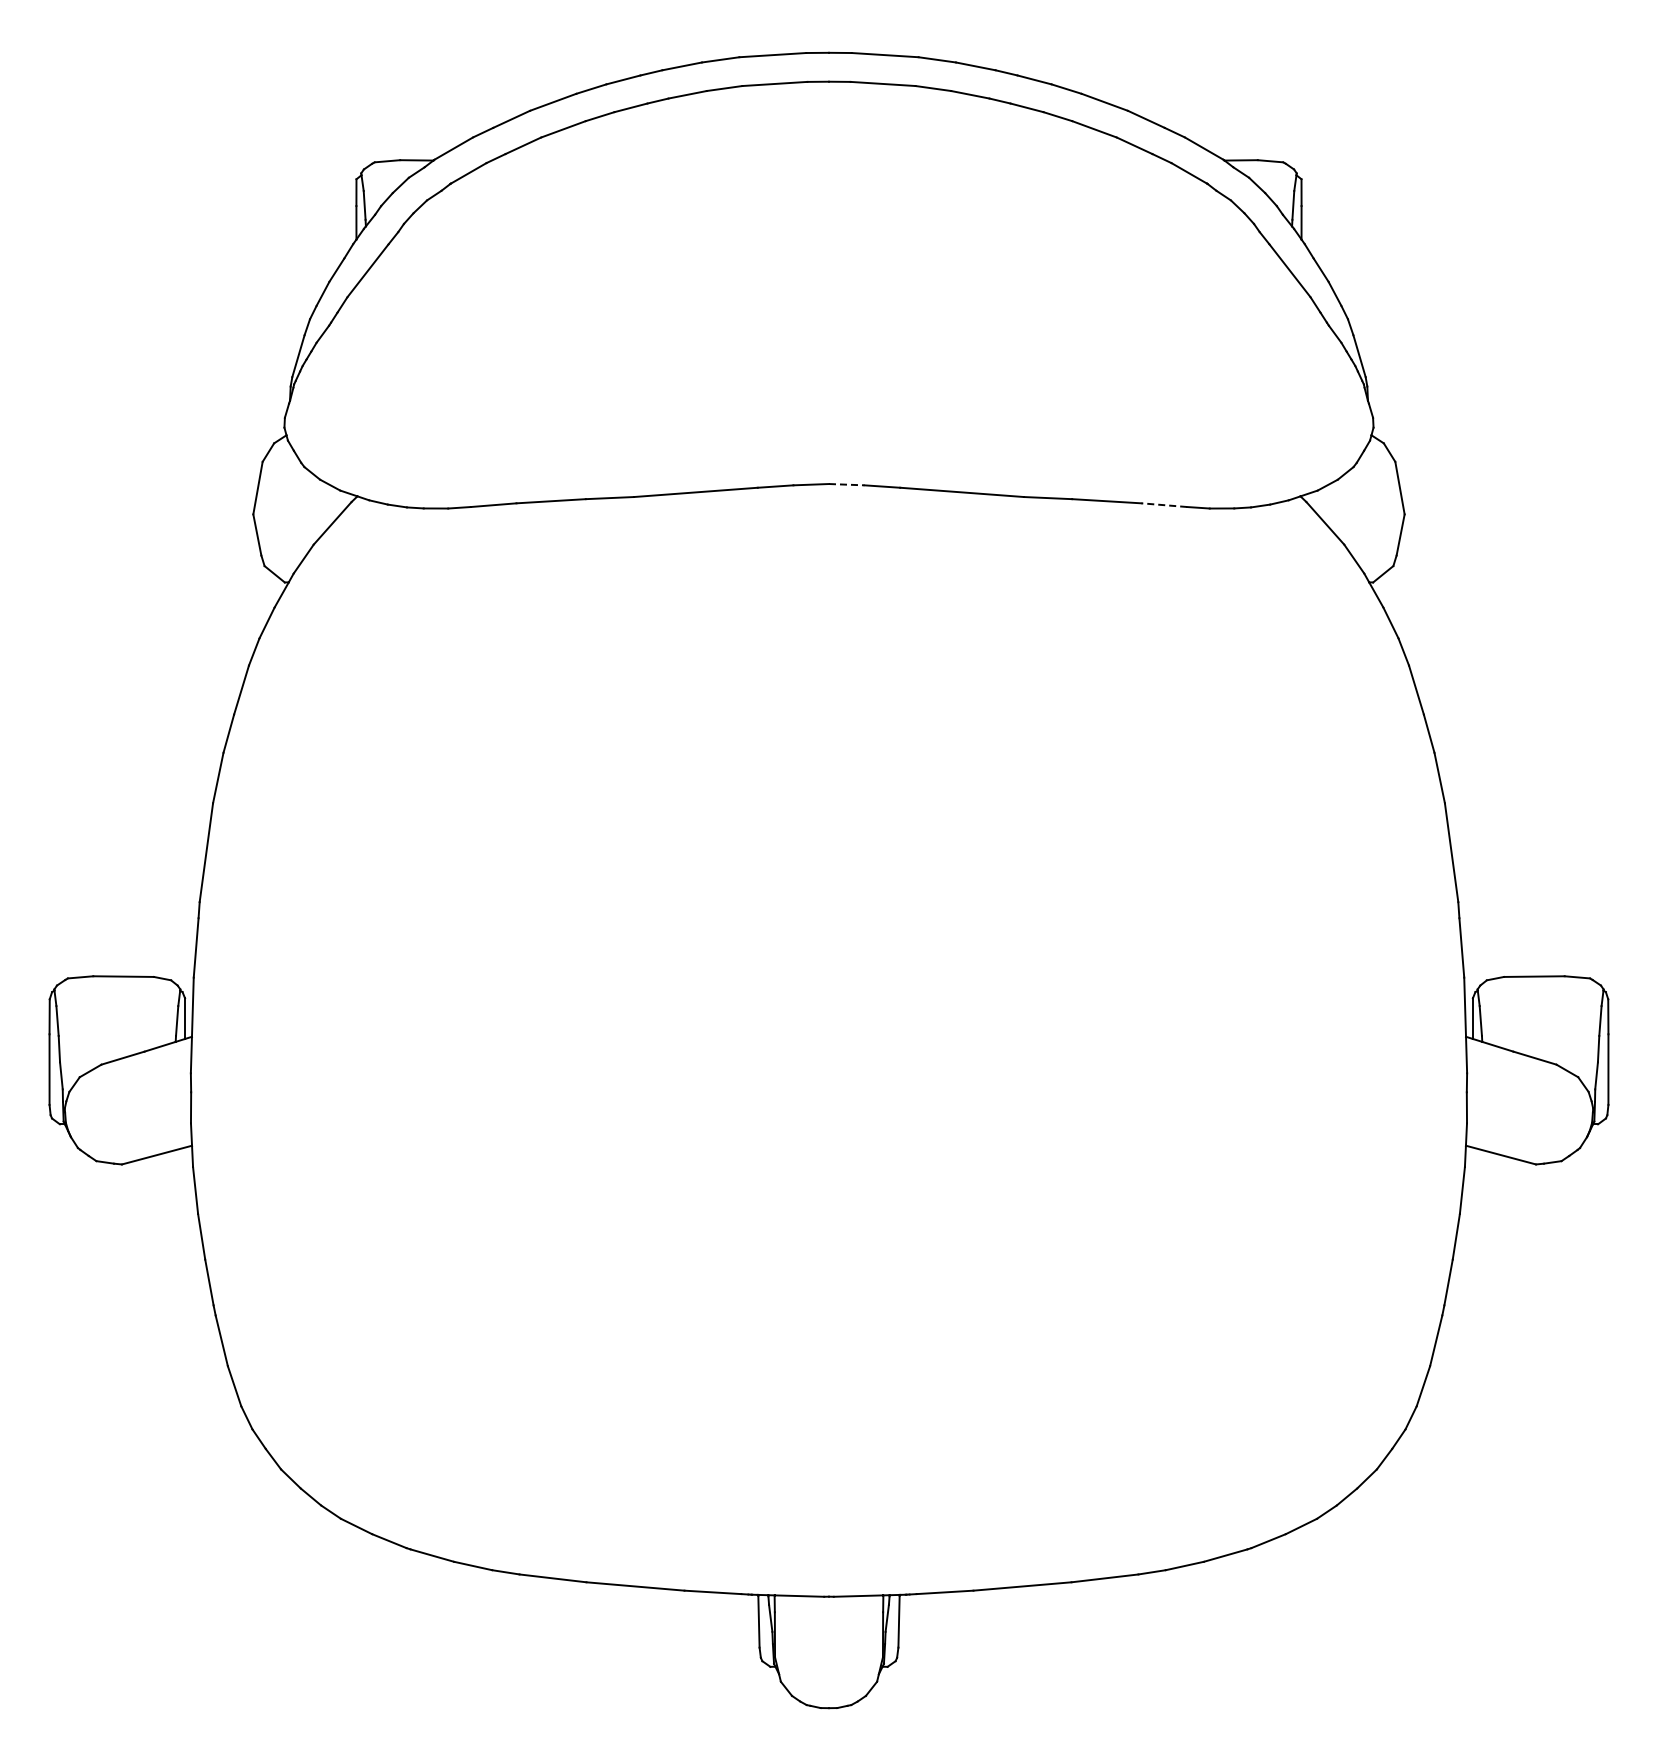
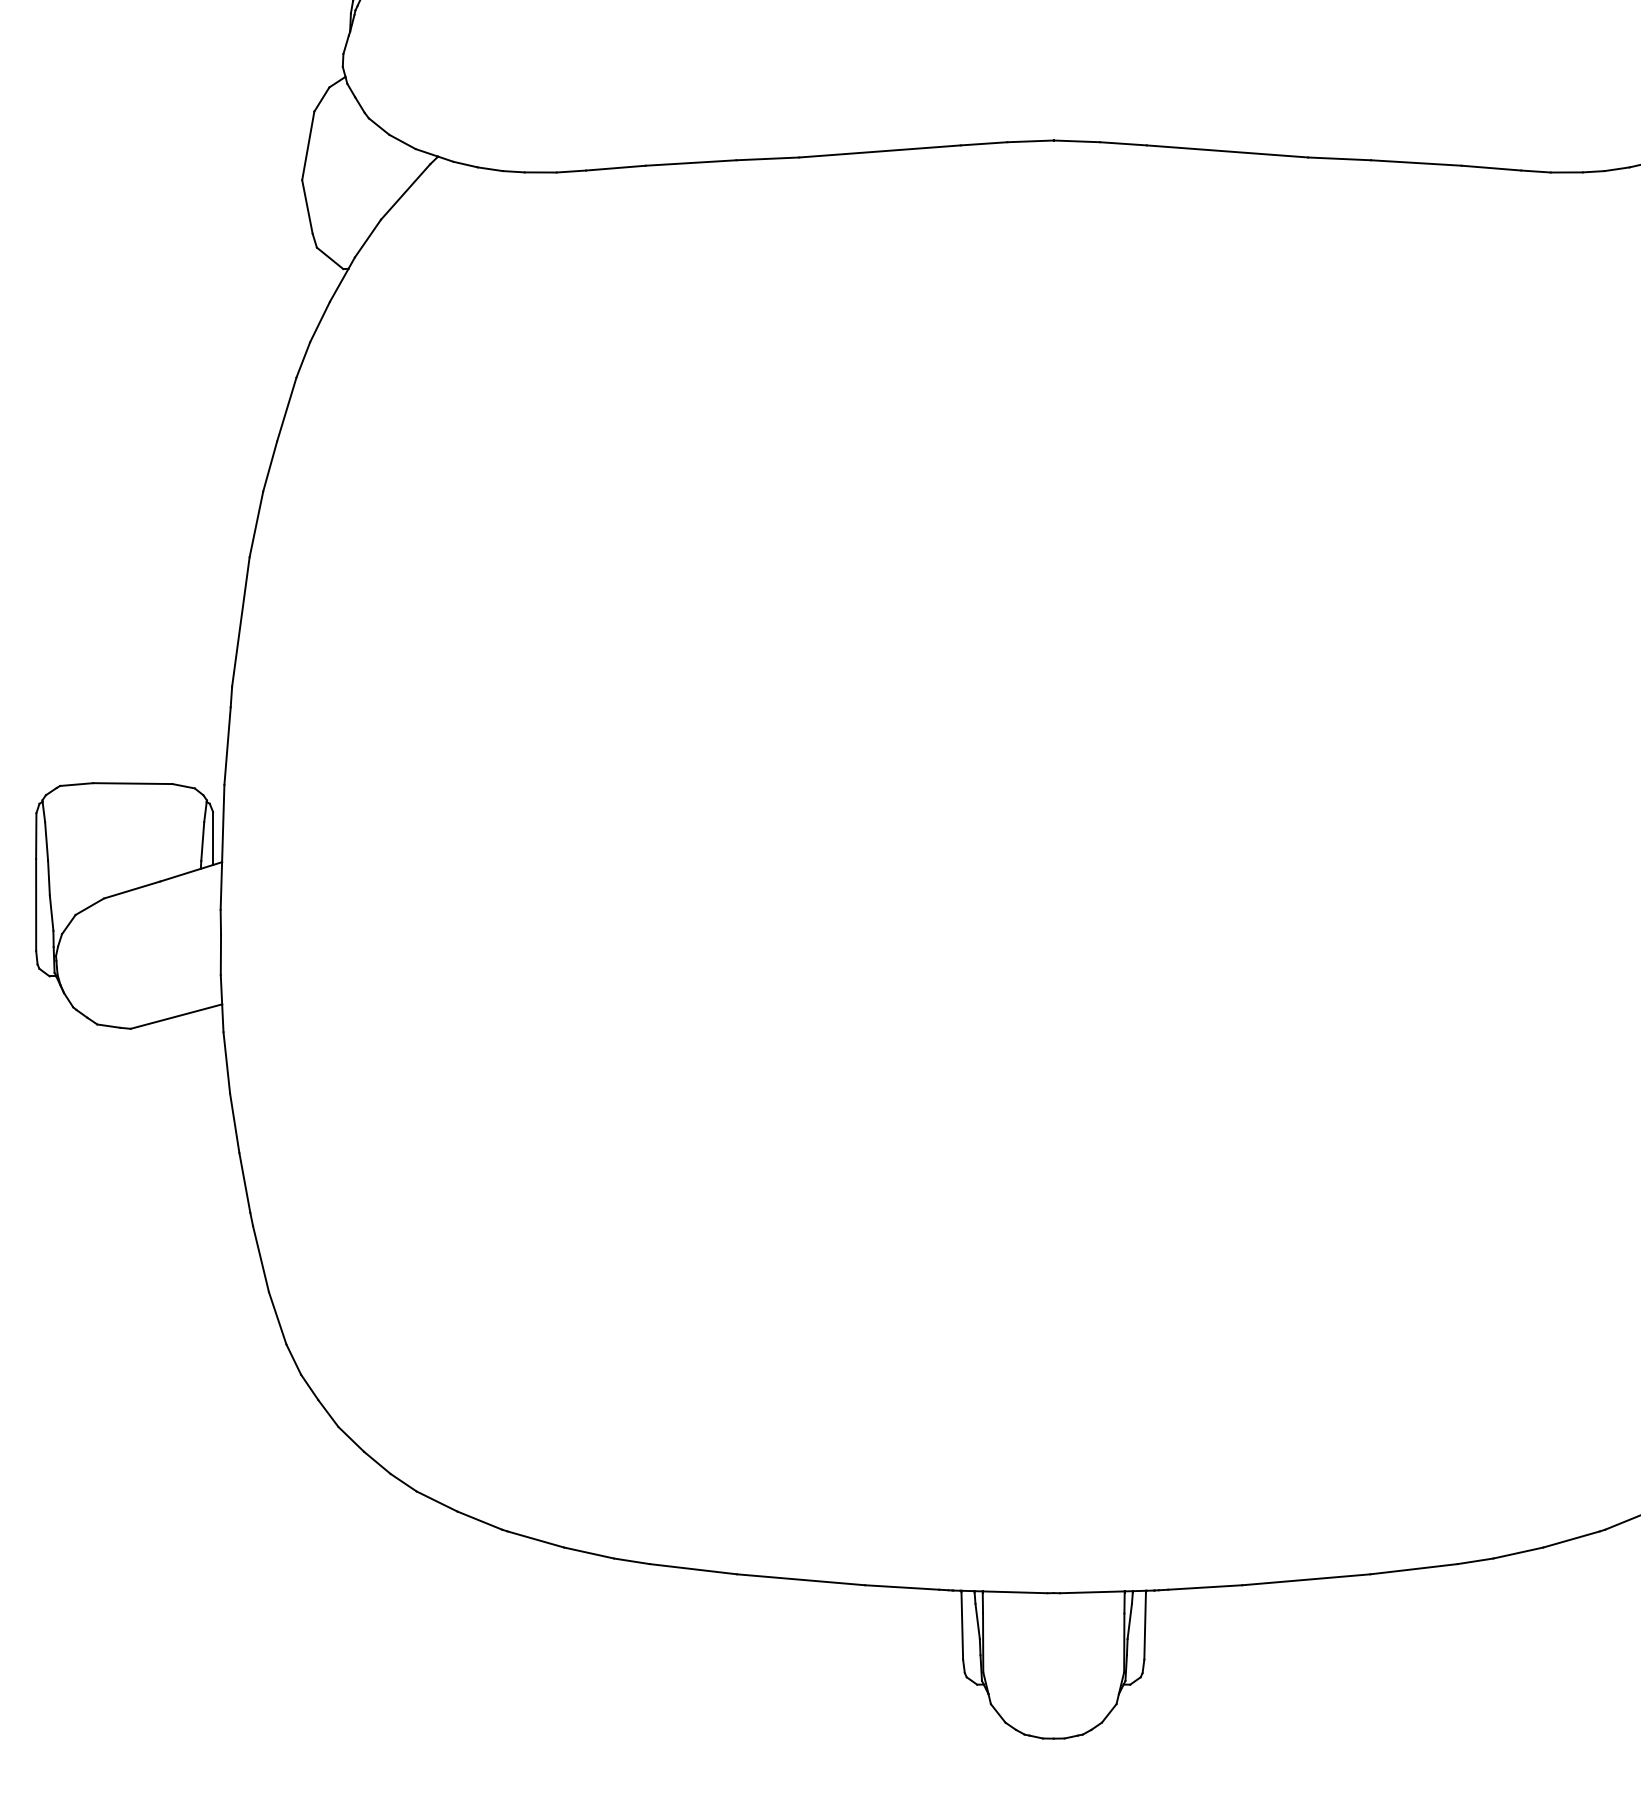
line: (846, 484) -> (1076, 141), dashed -> solid
line: (1164, 505) -> (1491, 168), dashed -> solid

